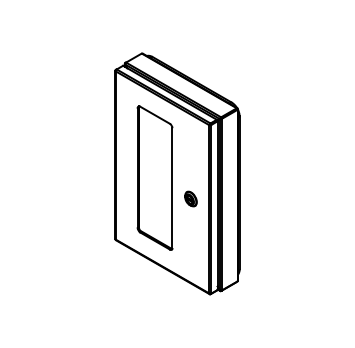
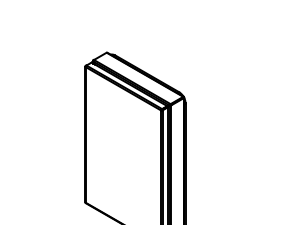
part: (154, 177) -> (116, 152), removed
part: (190, 198) -> (145, 169), removed

